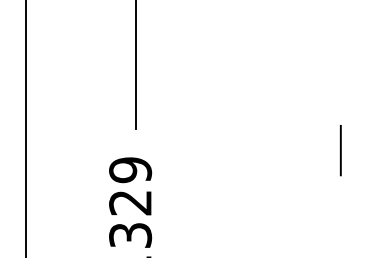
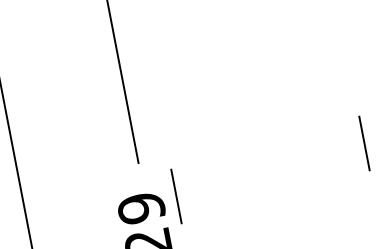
line: (163, 165) -> (176, 196), added

